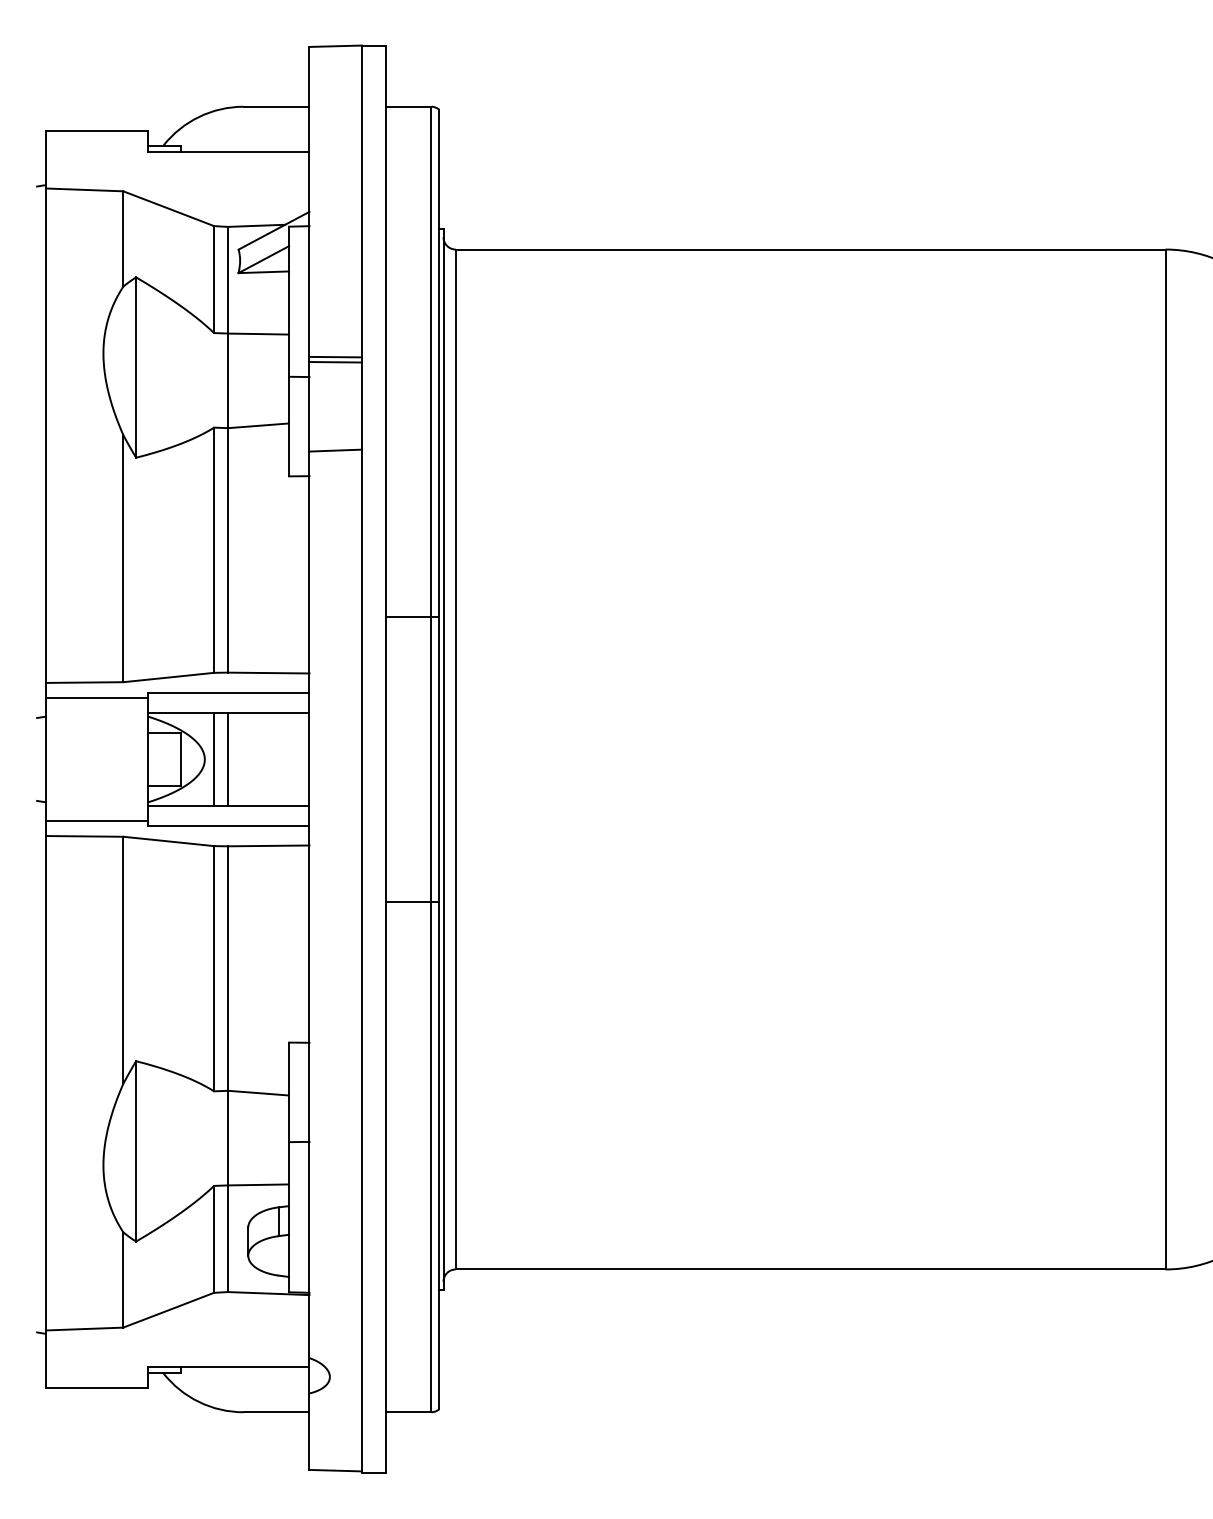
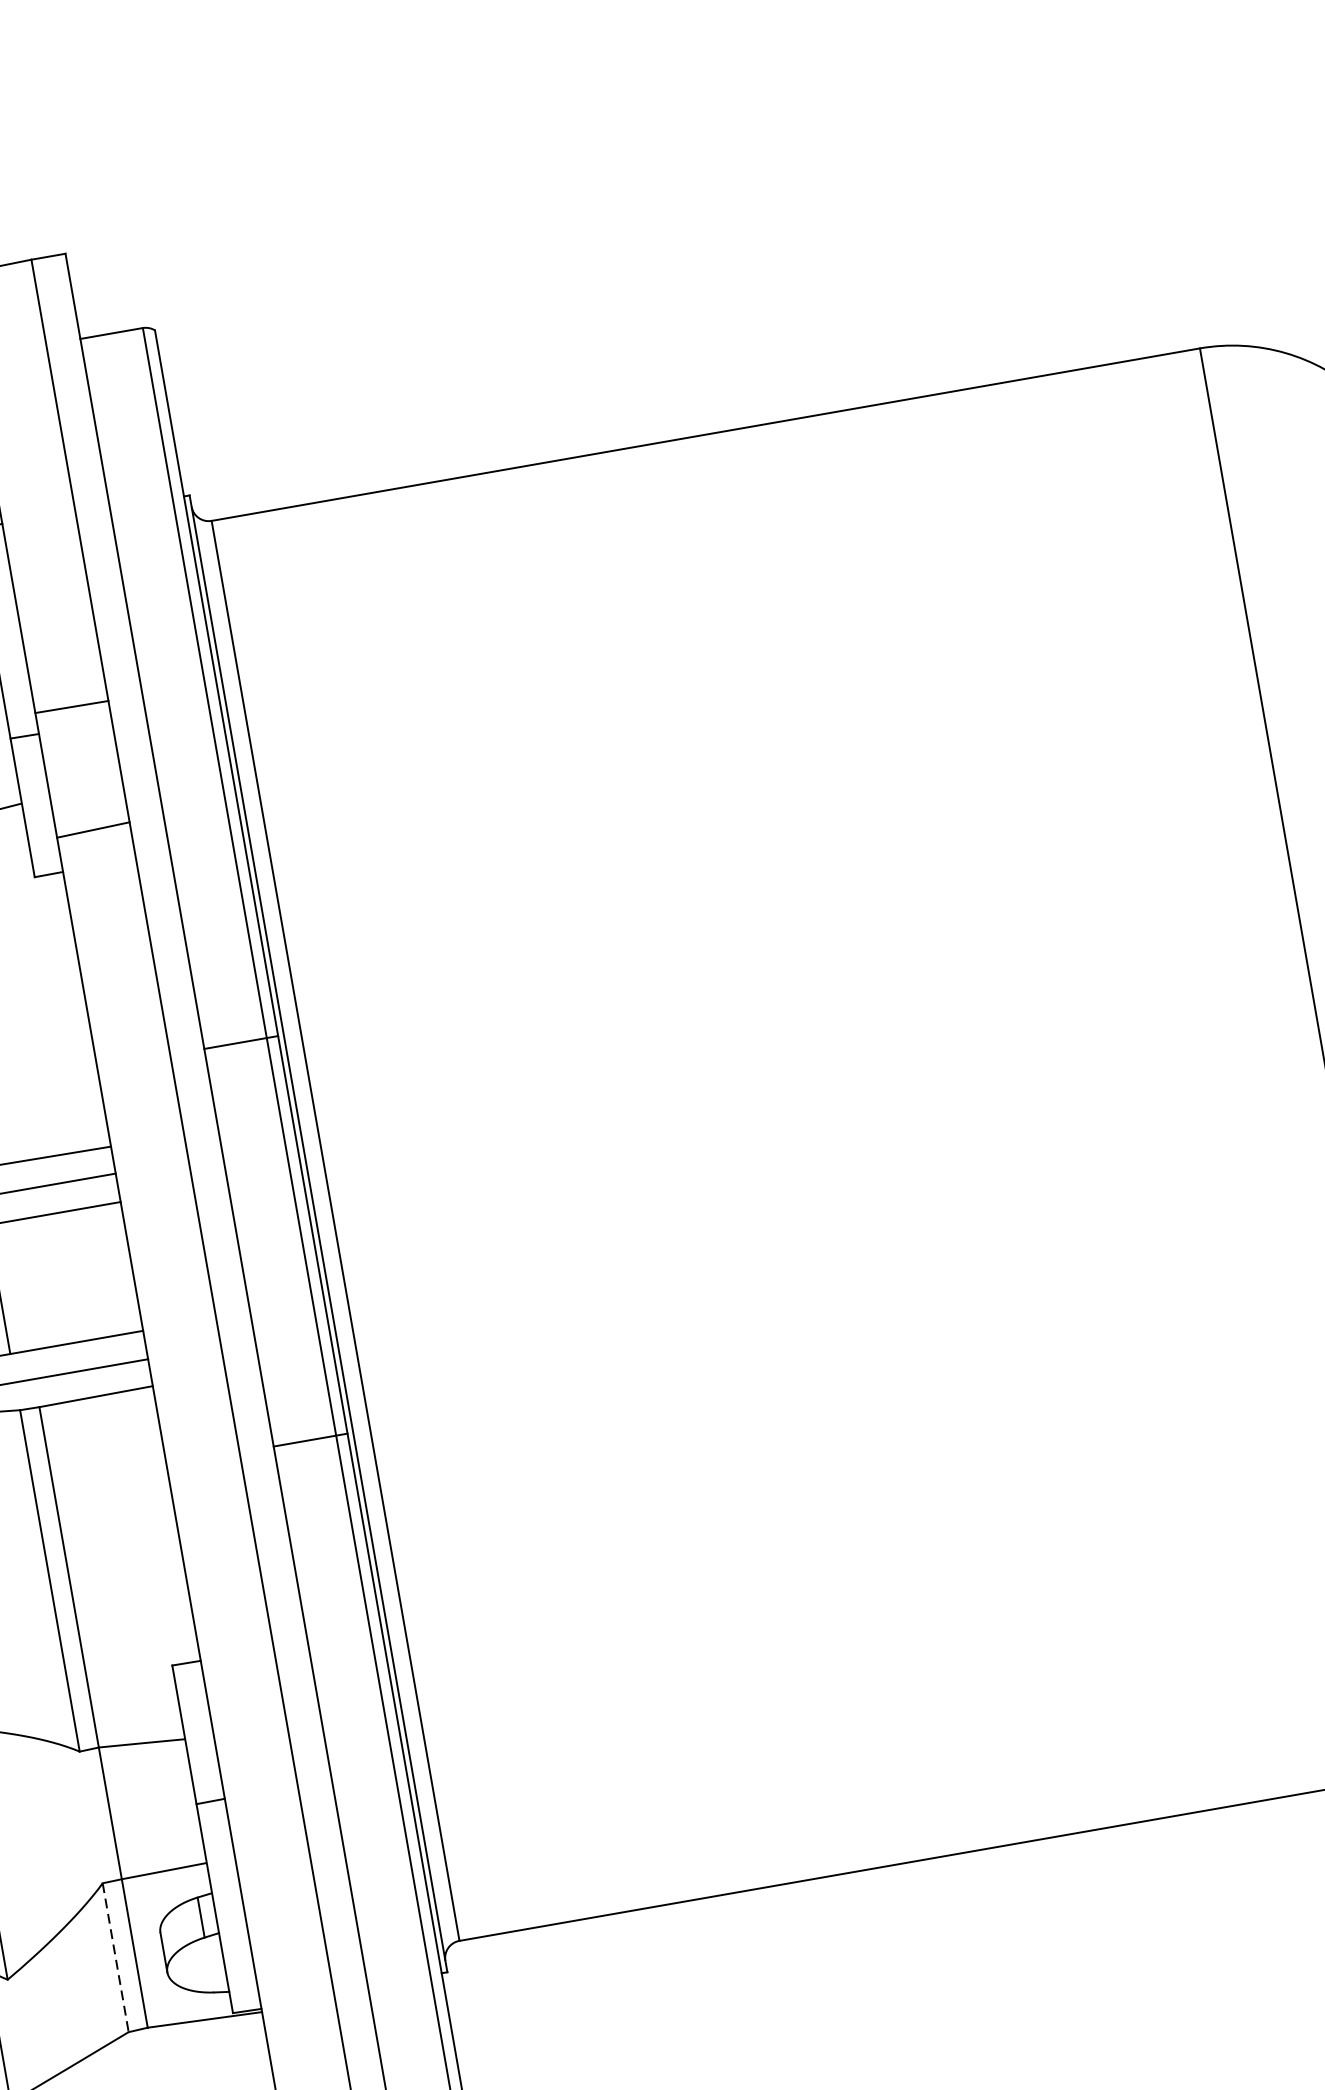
line: (335, 356) -> (70, 699), removed
line: (227, 759) -> (17, 1286), removed
line: (214, 1239) -> (116, 1957), solid -> dashed

